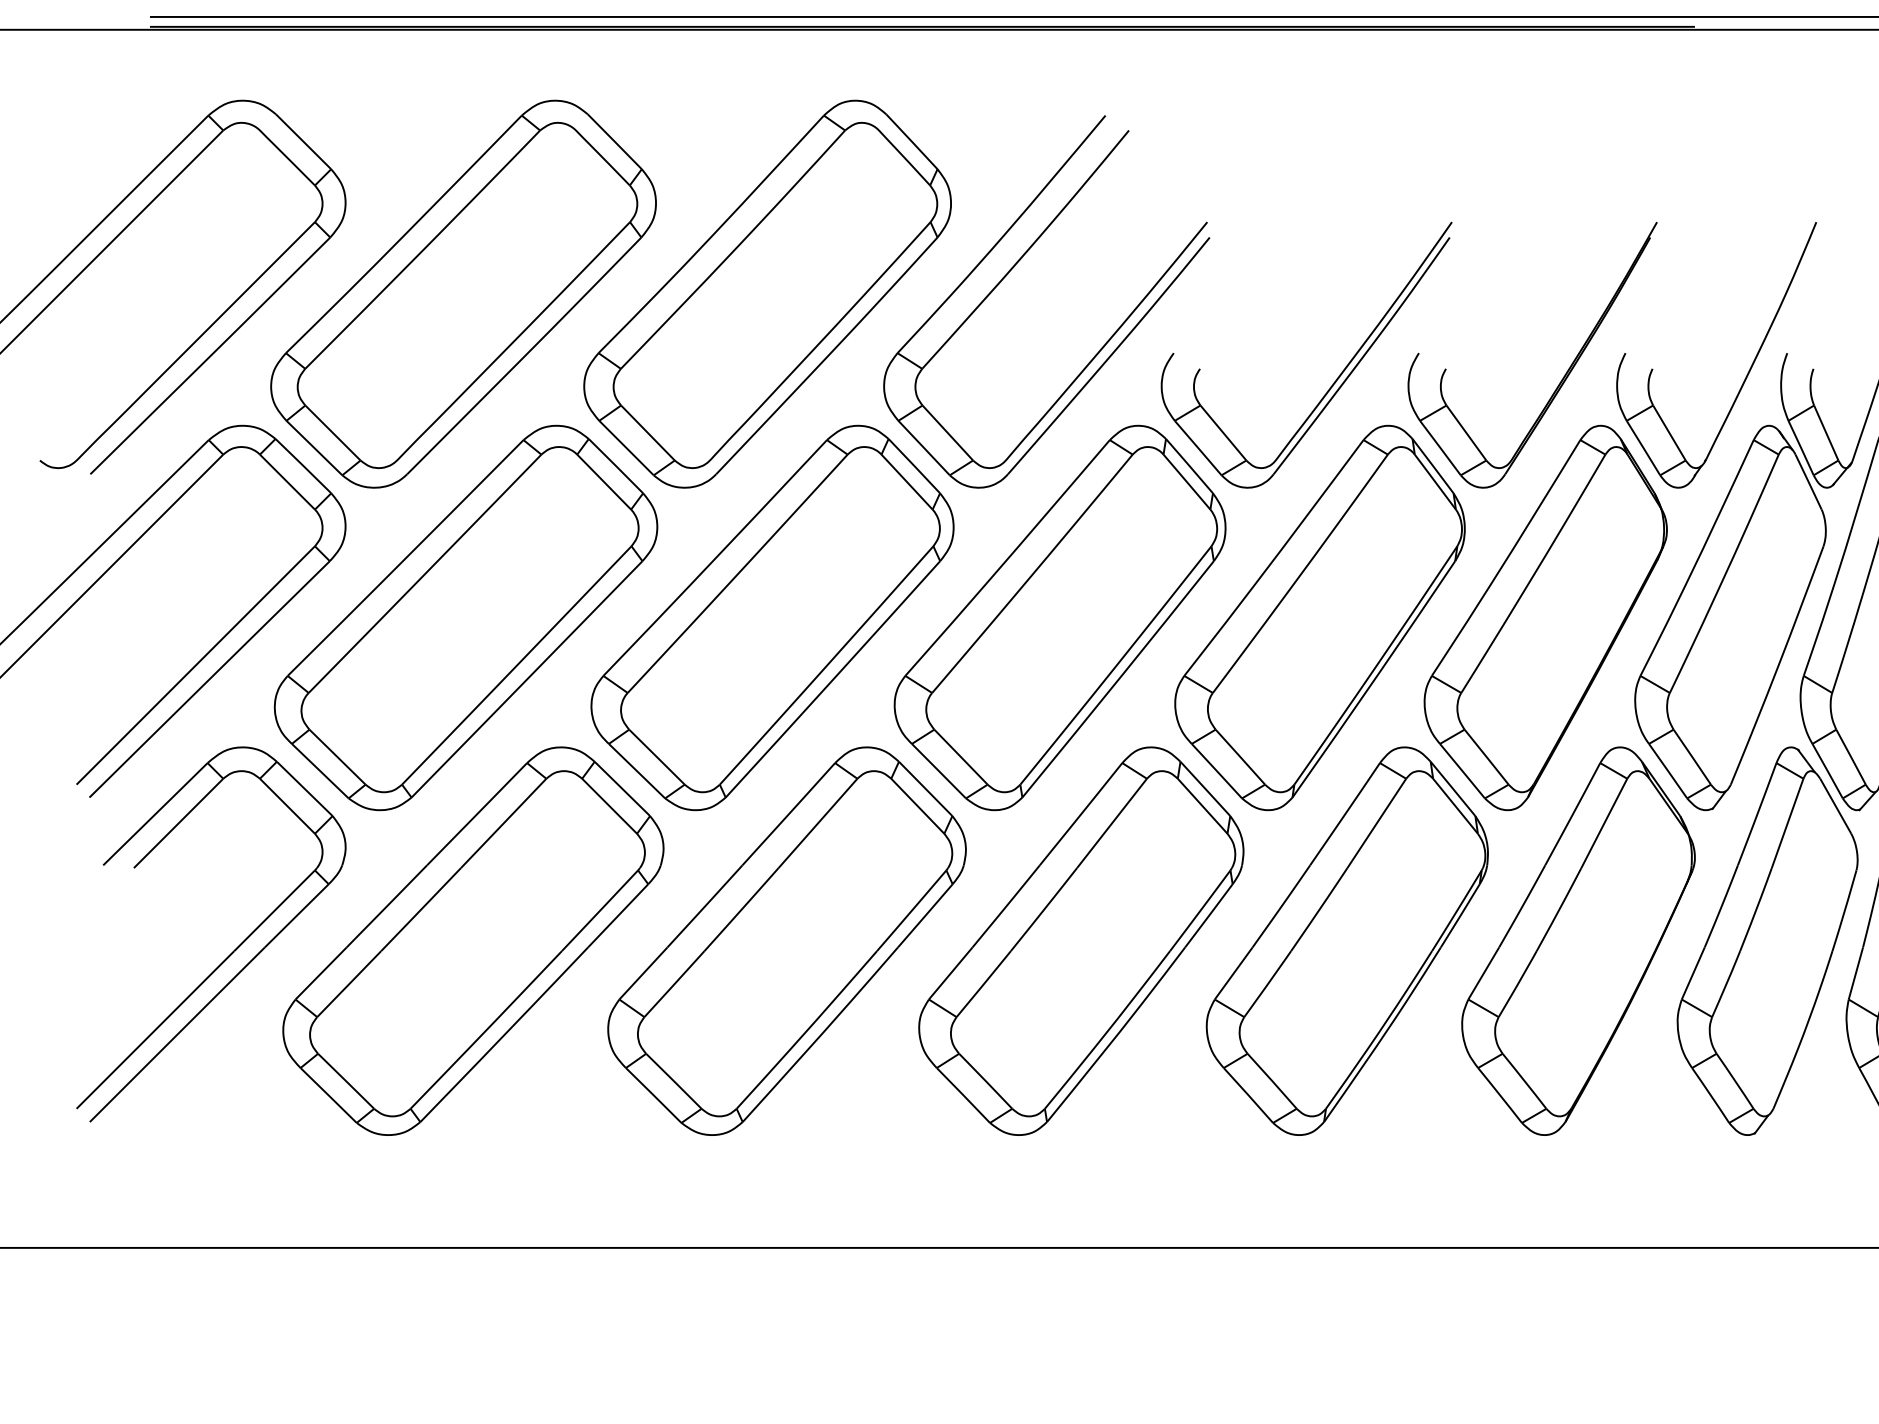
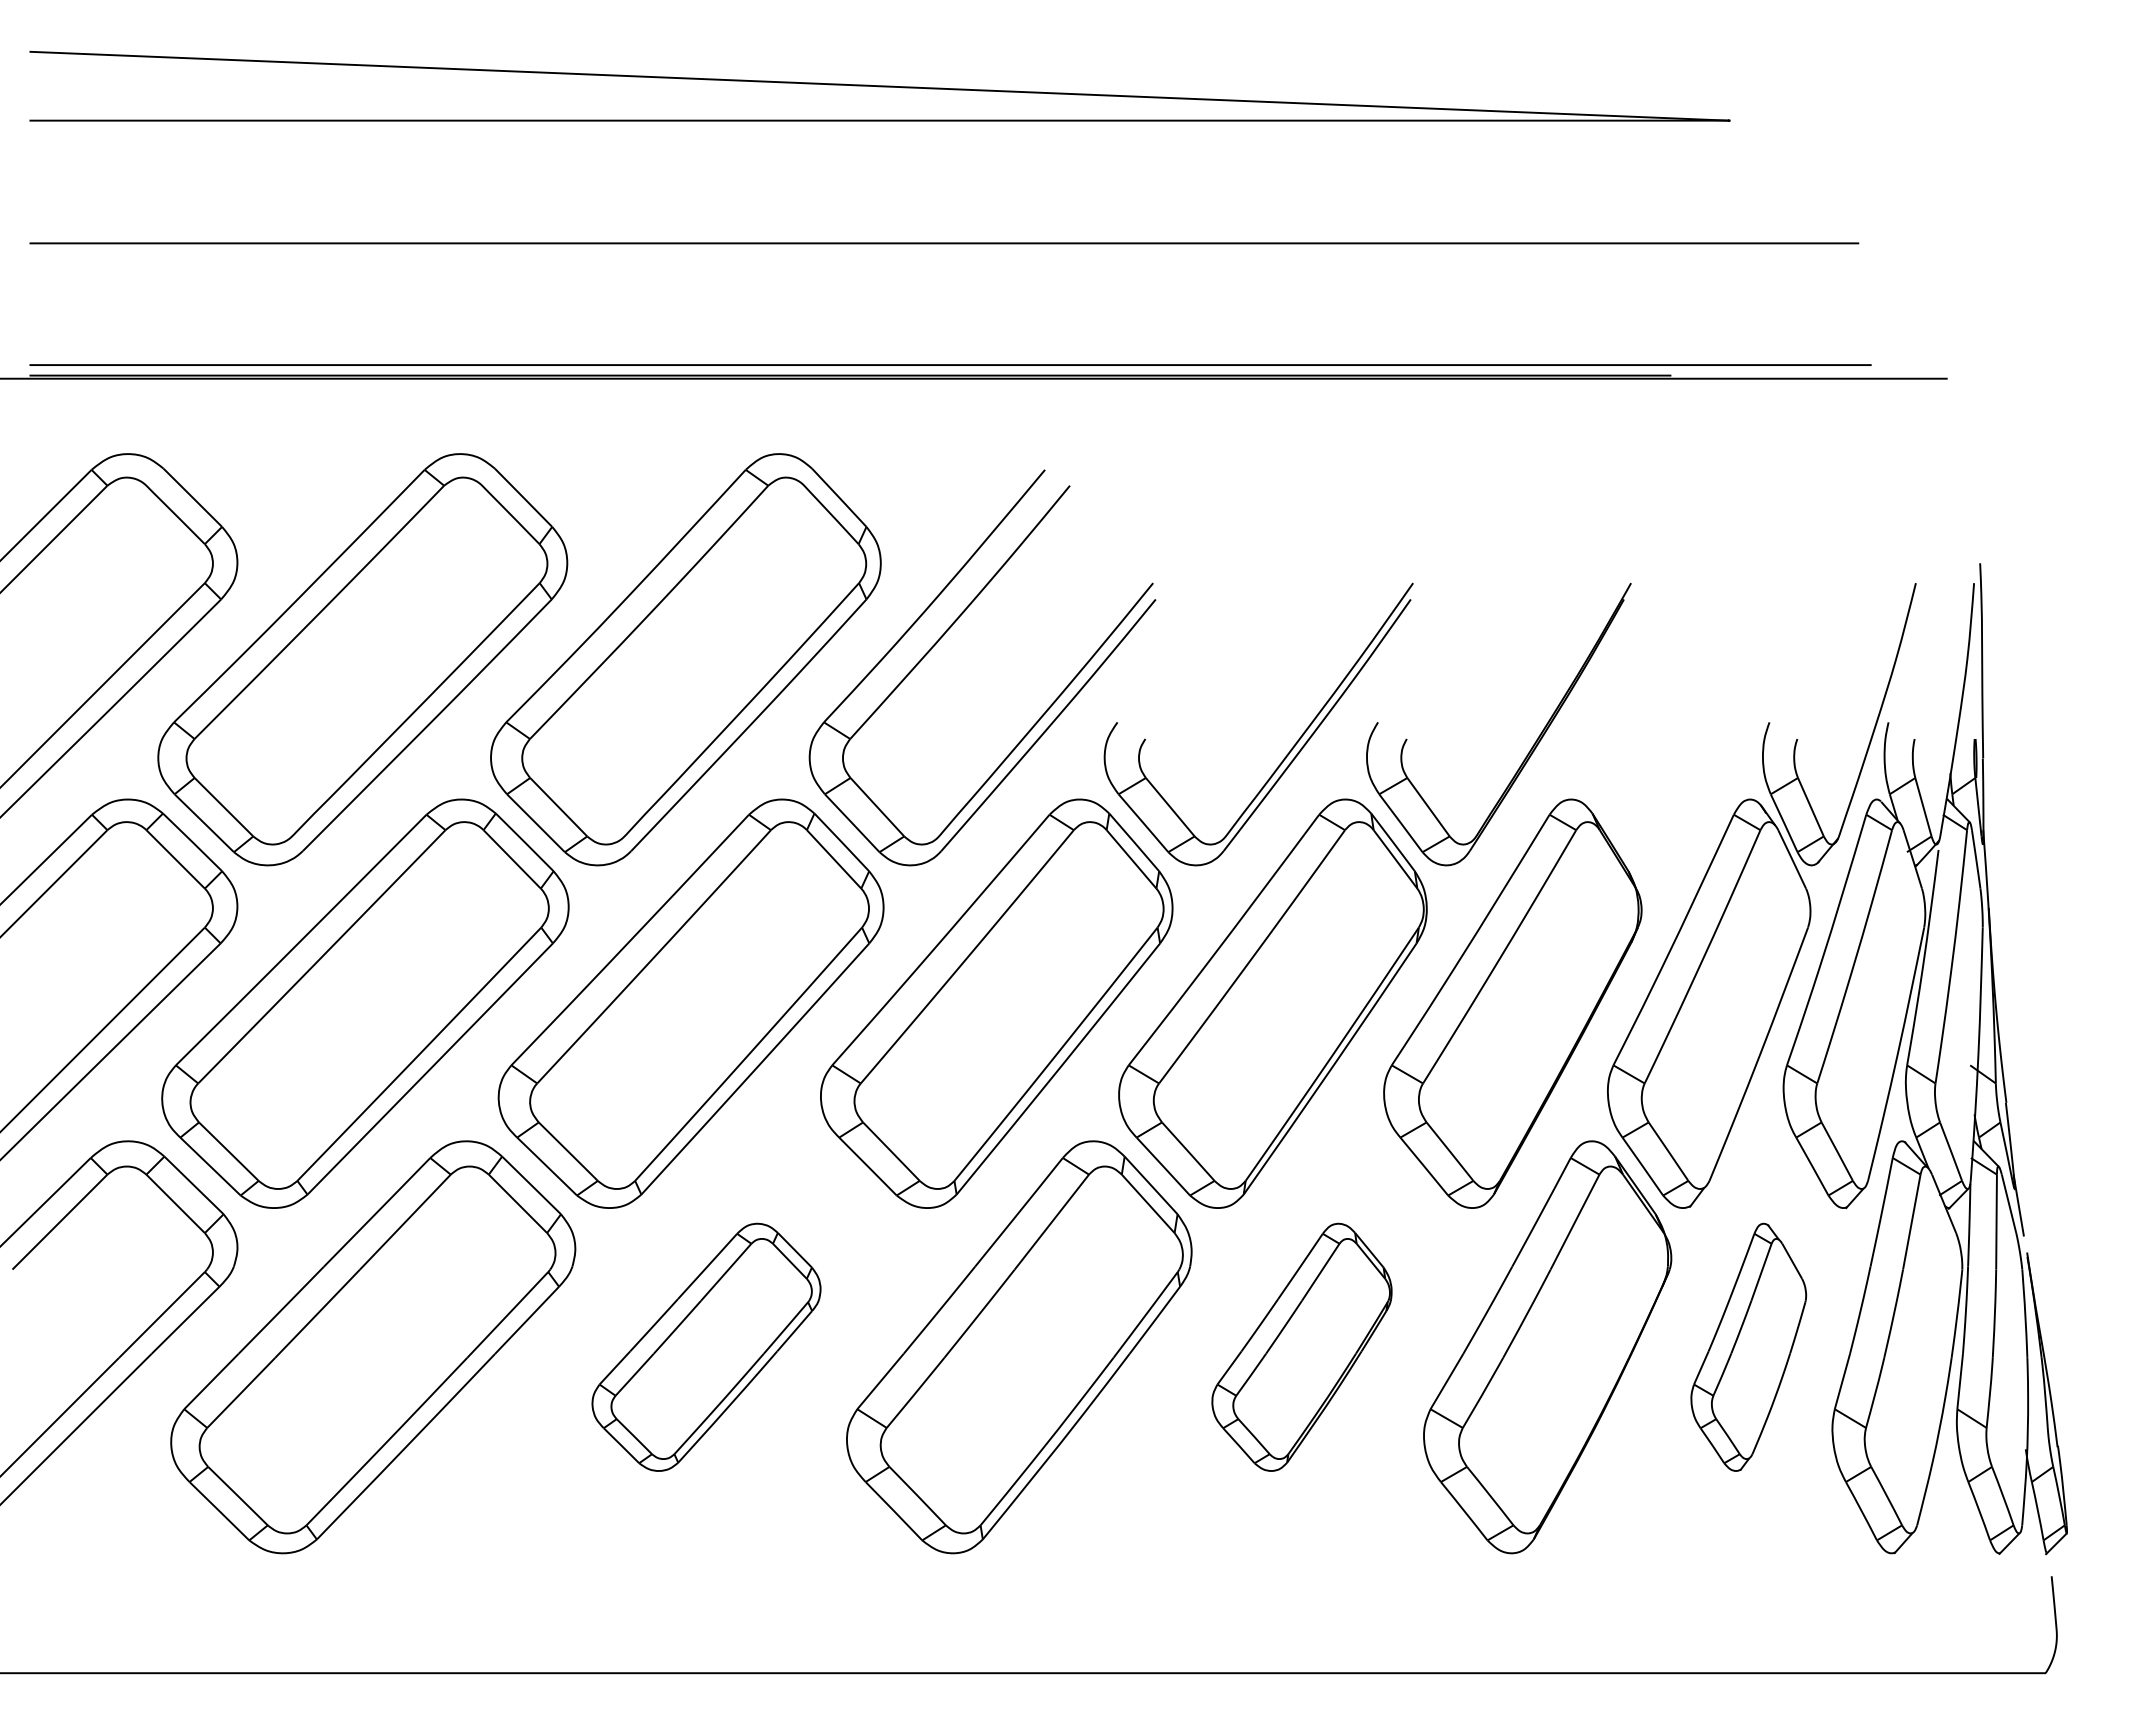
part: (1748, 370) -> (1728, 740), removed
part: (787, 941) -> (706, 1347), size x0.6
part: (1346, 941) -> (1301, 1347), size x0.6
part: (1767, 941) -> (1748, 1347), size x0.6

